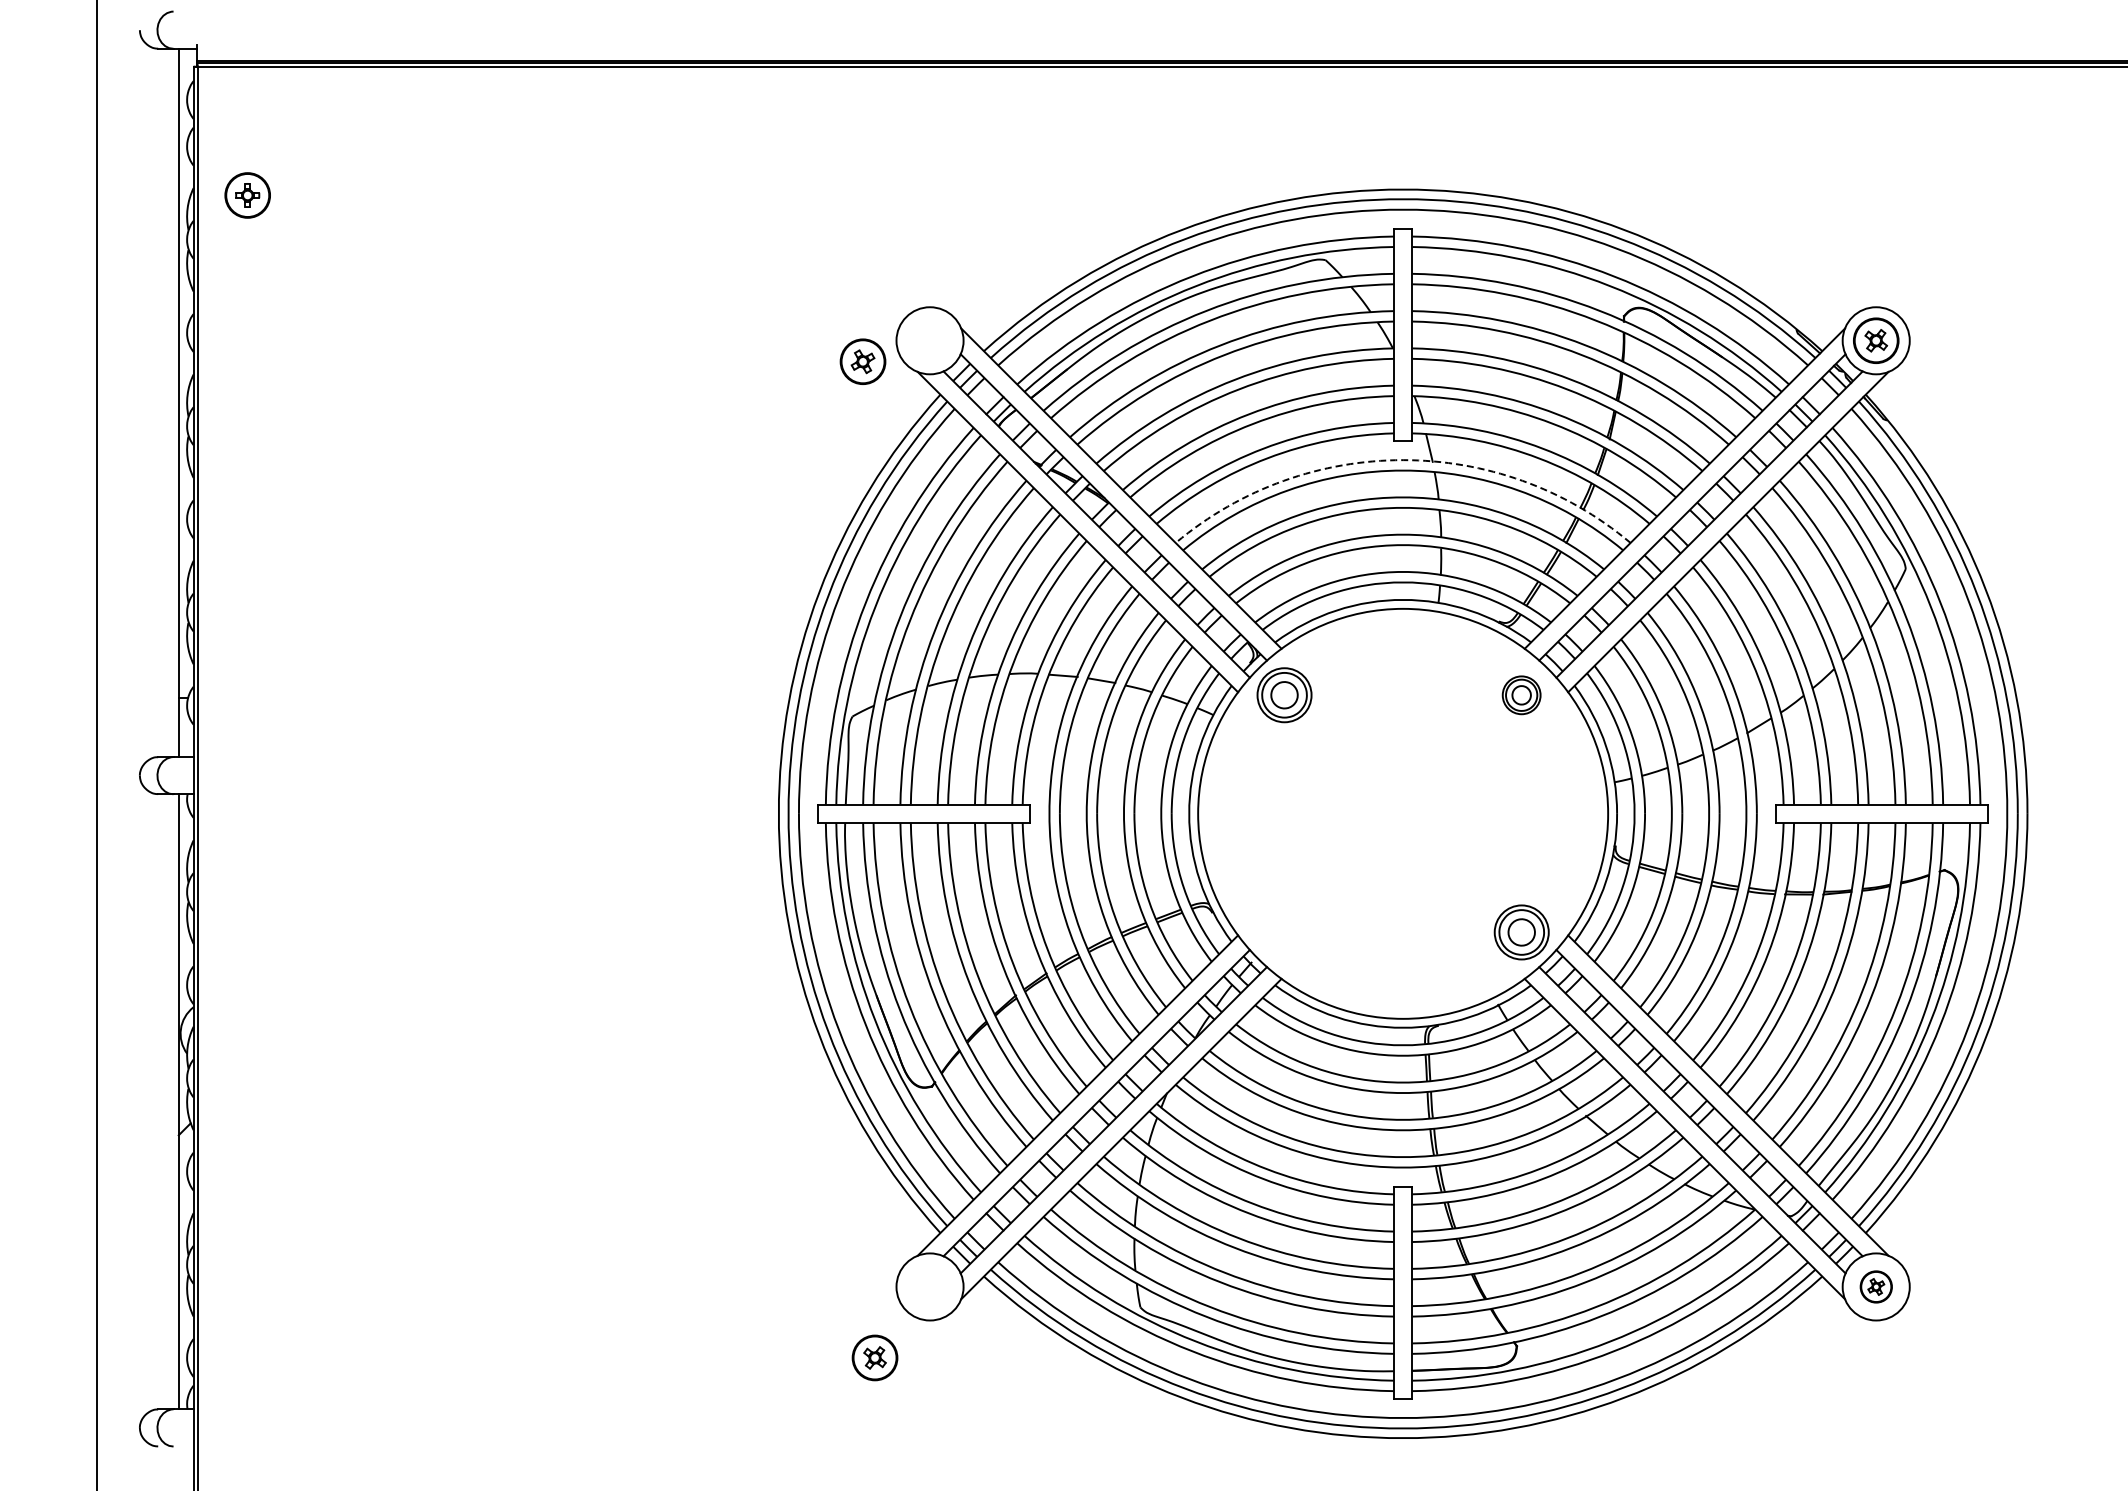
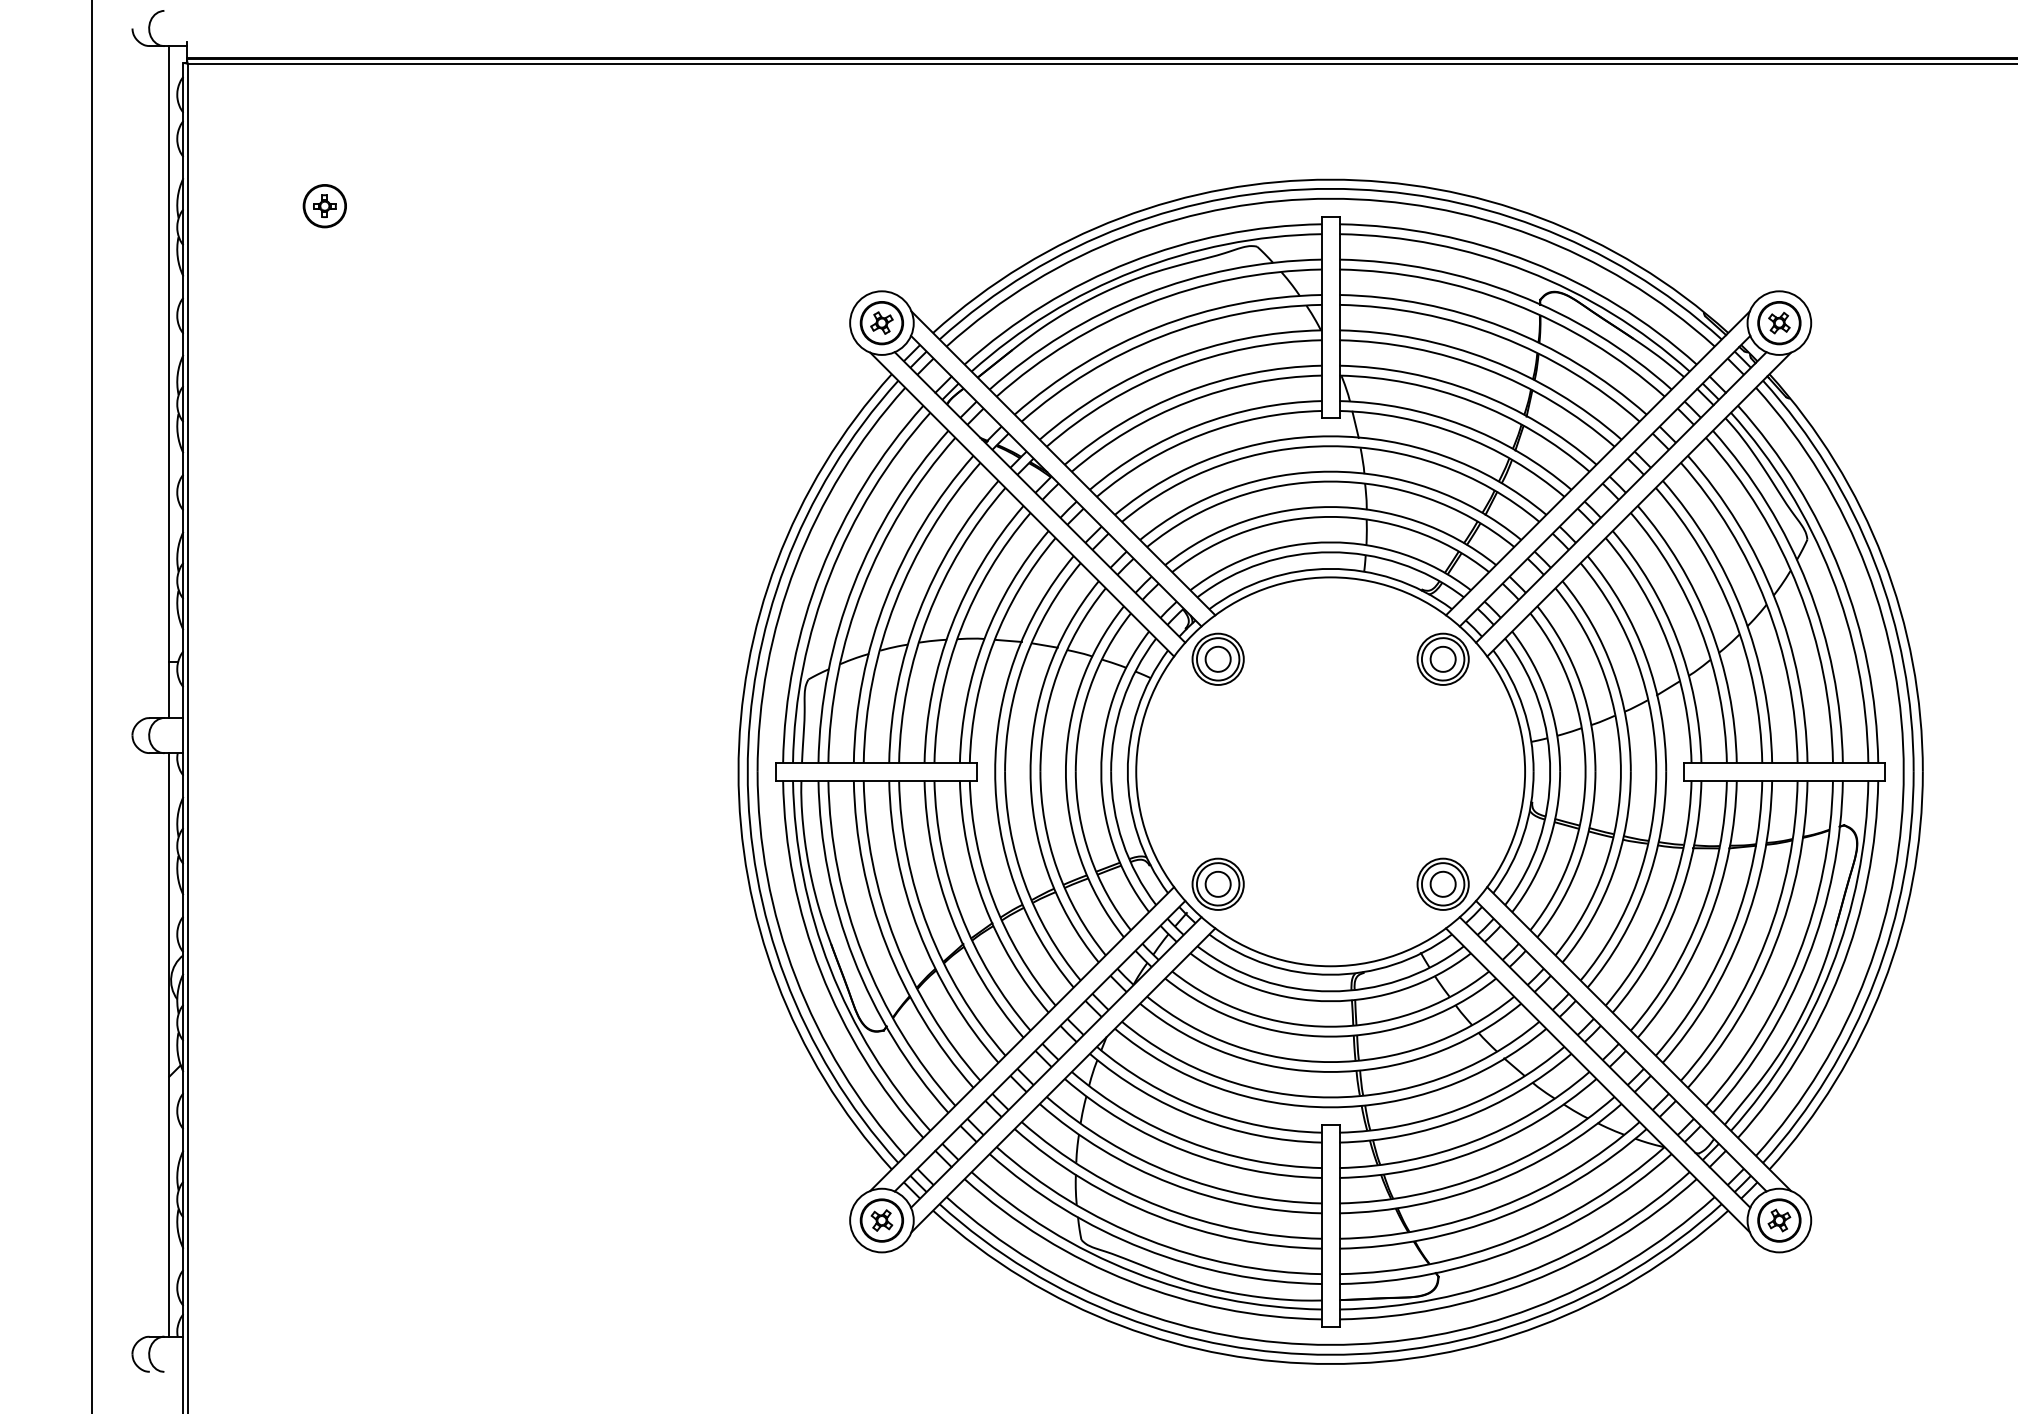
part: (247, 195) -> (324, 206), moved
part: (862, 361) -> (881, 322), moved
arc: (1403, 460) -> (1331, 436), dashed -> solid
part: (1521, 695) -> (1442, 659), size x1.43
part: (1284, 932) -> (1218, 884), added
part: (1876, 1286) -> (1779, 1220), size x1.43
part: (874, 1357) -> (881, 1220), moved

